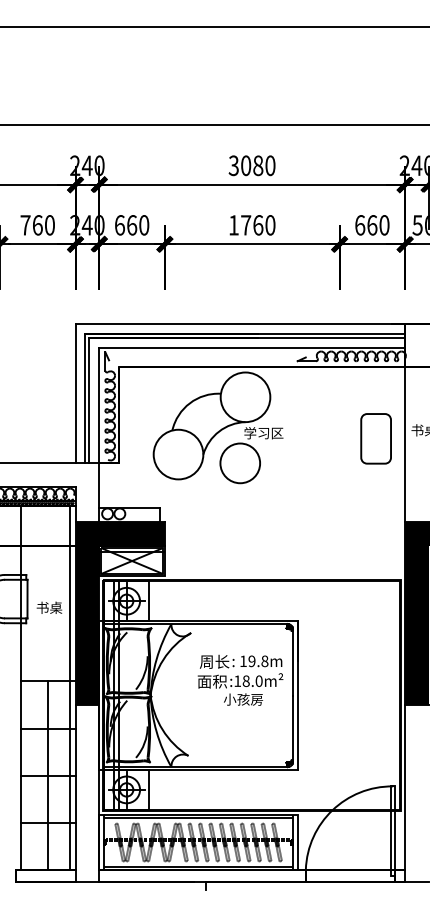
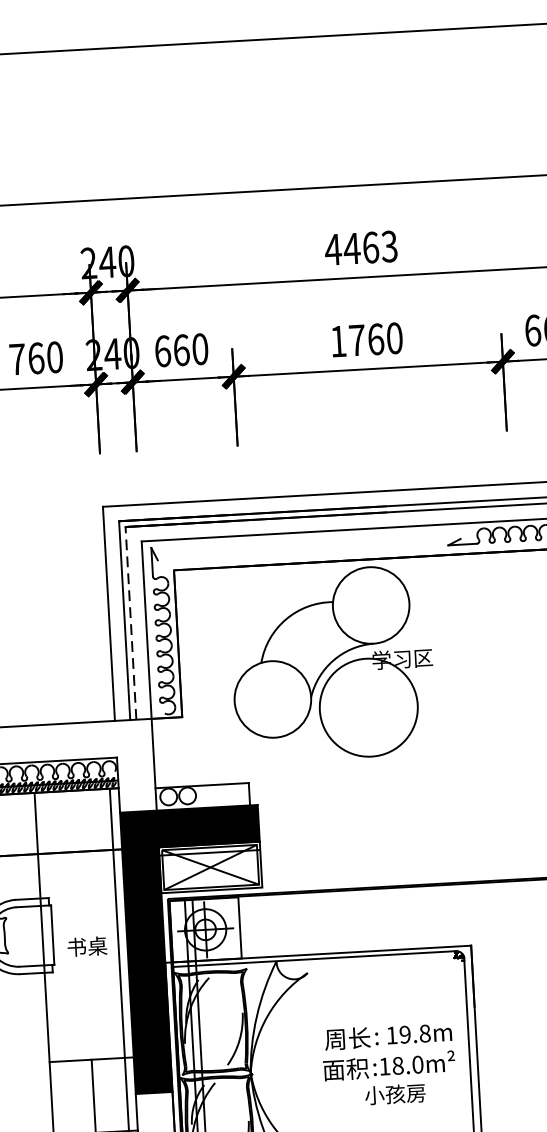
text: (251, 165) -> (360, 247), 3080 -> 4463
line: (89, 400) -> (131, 623), solid -> dashed
circle: (240, 463) -> (369, 707), size x1.6
text: (240, 679) -> (389, 1063), moved

